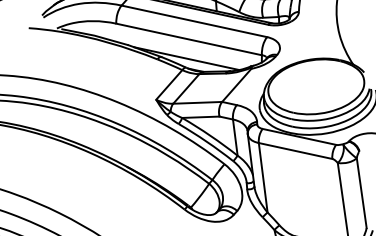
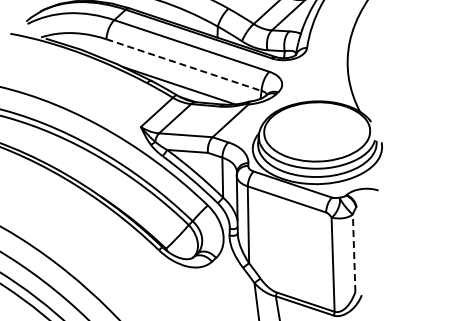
line: (189, 39) -> (184, 65), solid -> dashed
line: (362, 193) -> (354, 253), solid -> dashed

